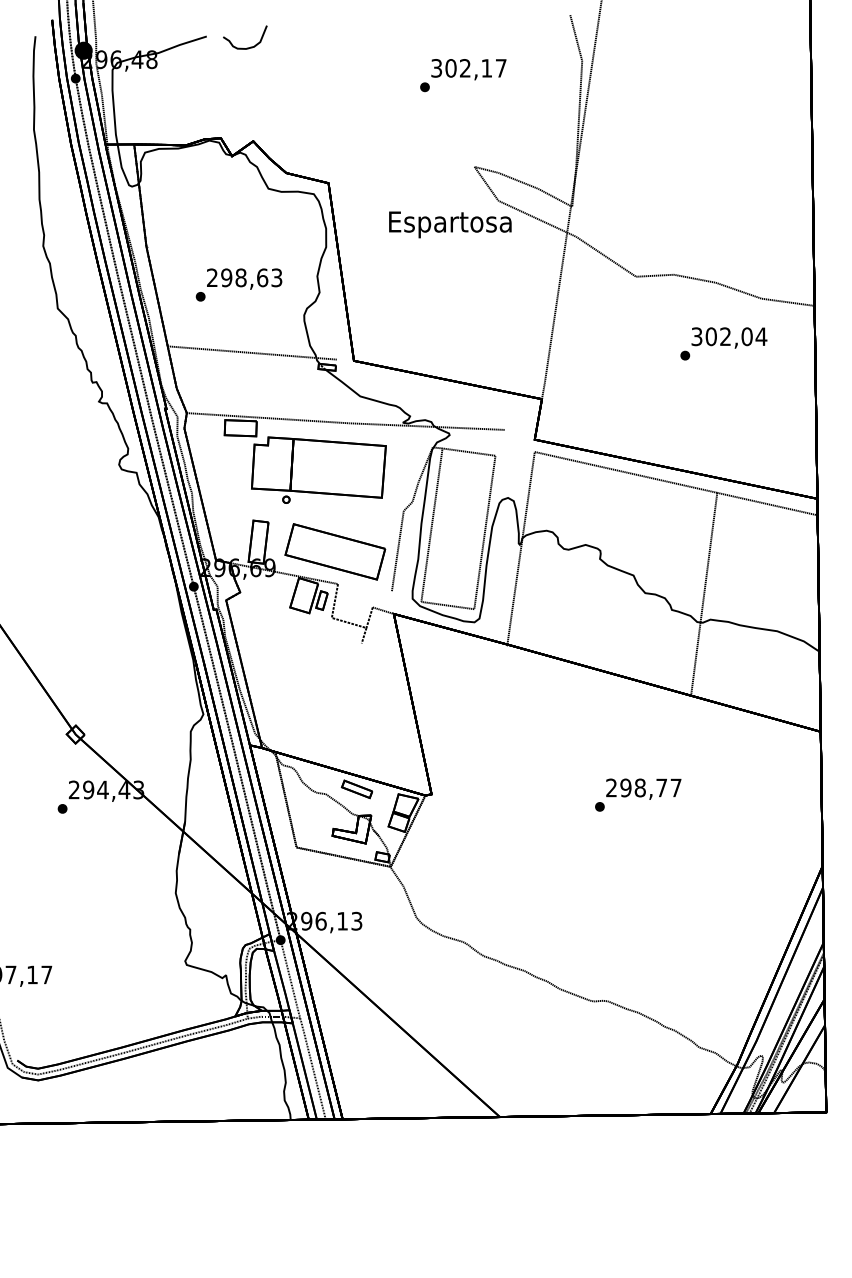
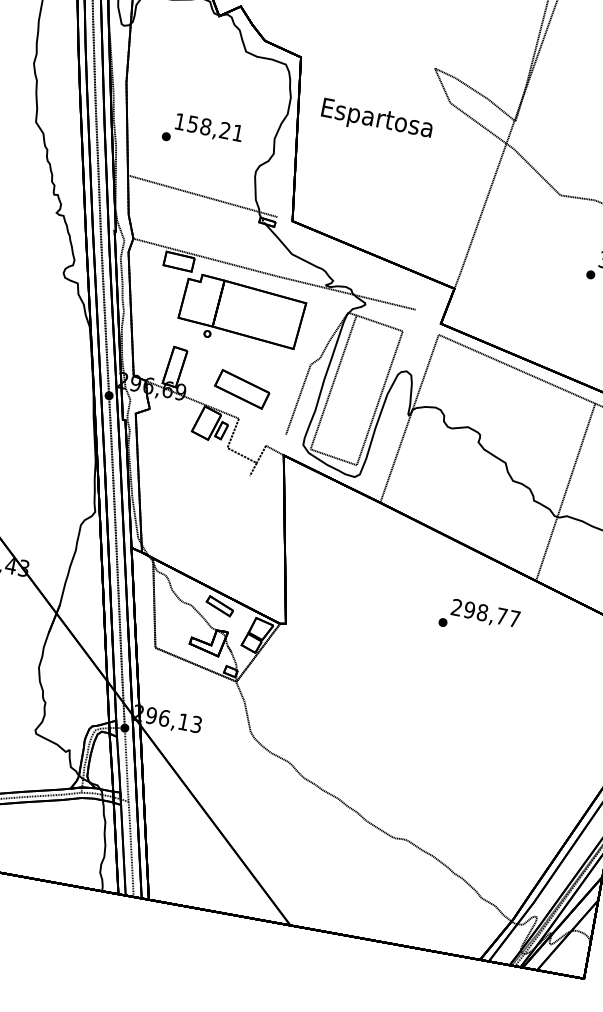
text: (450, 224) -> (377, 120), moved
text: (244, 277) -> (209, 127), 298,63 -> 158,21
part: (335, 551) -> (242, 389), size x0.6
text: (638, 794) -> (479, 618), moved

